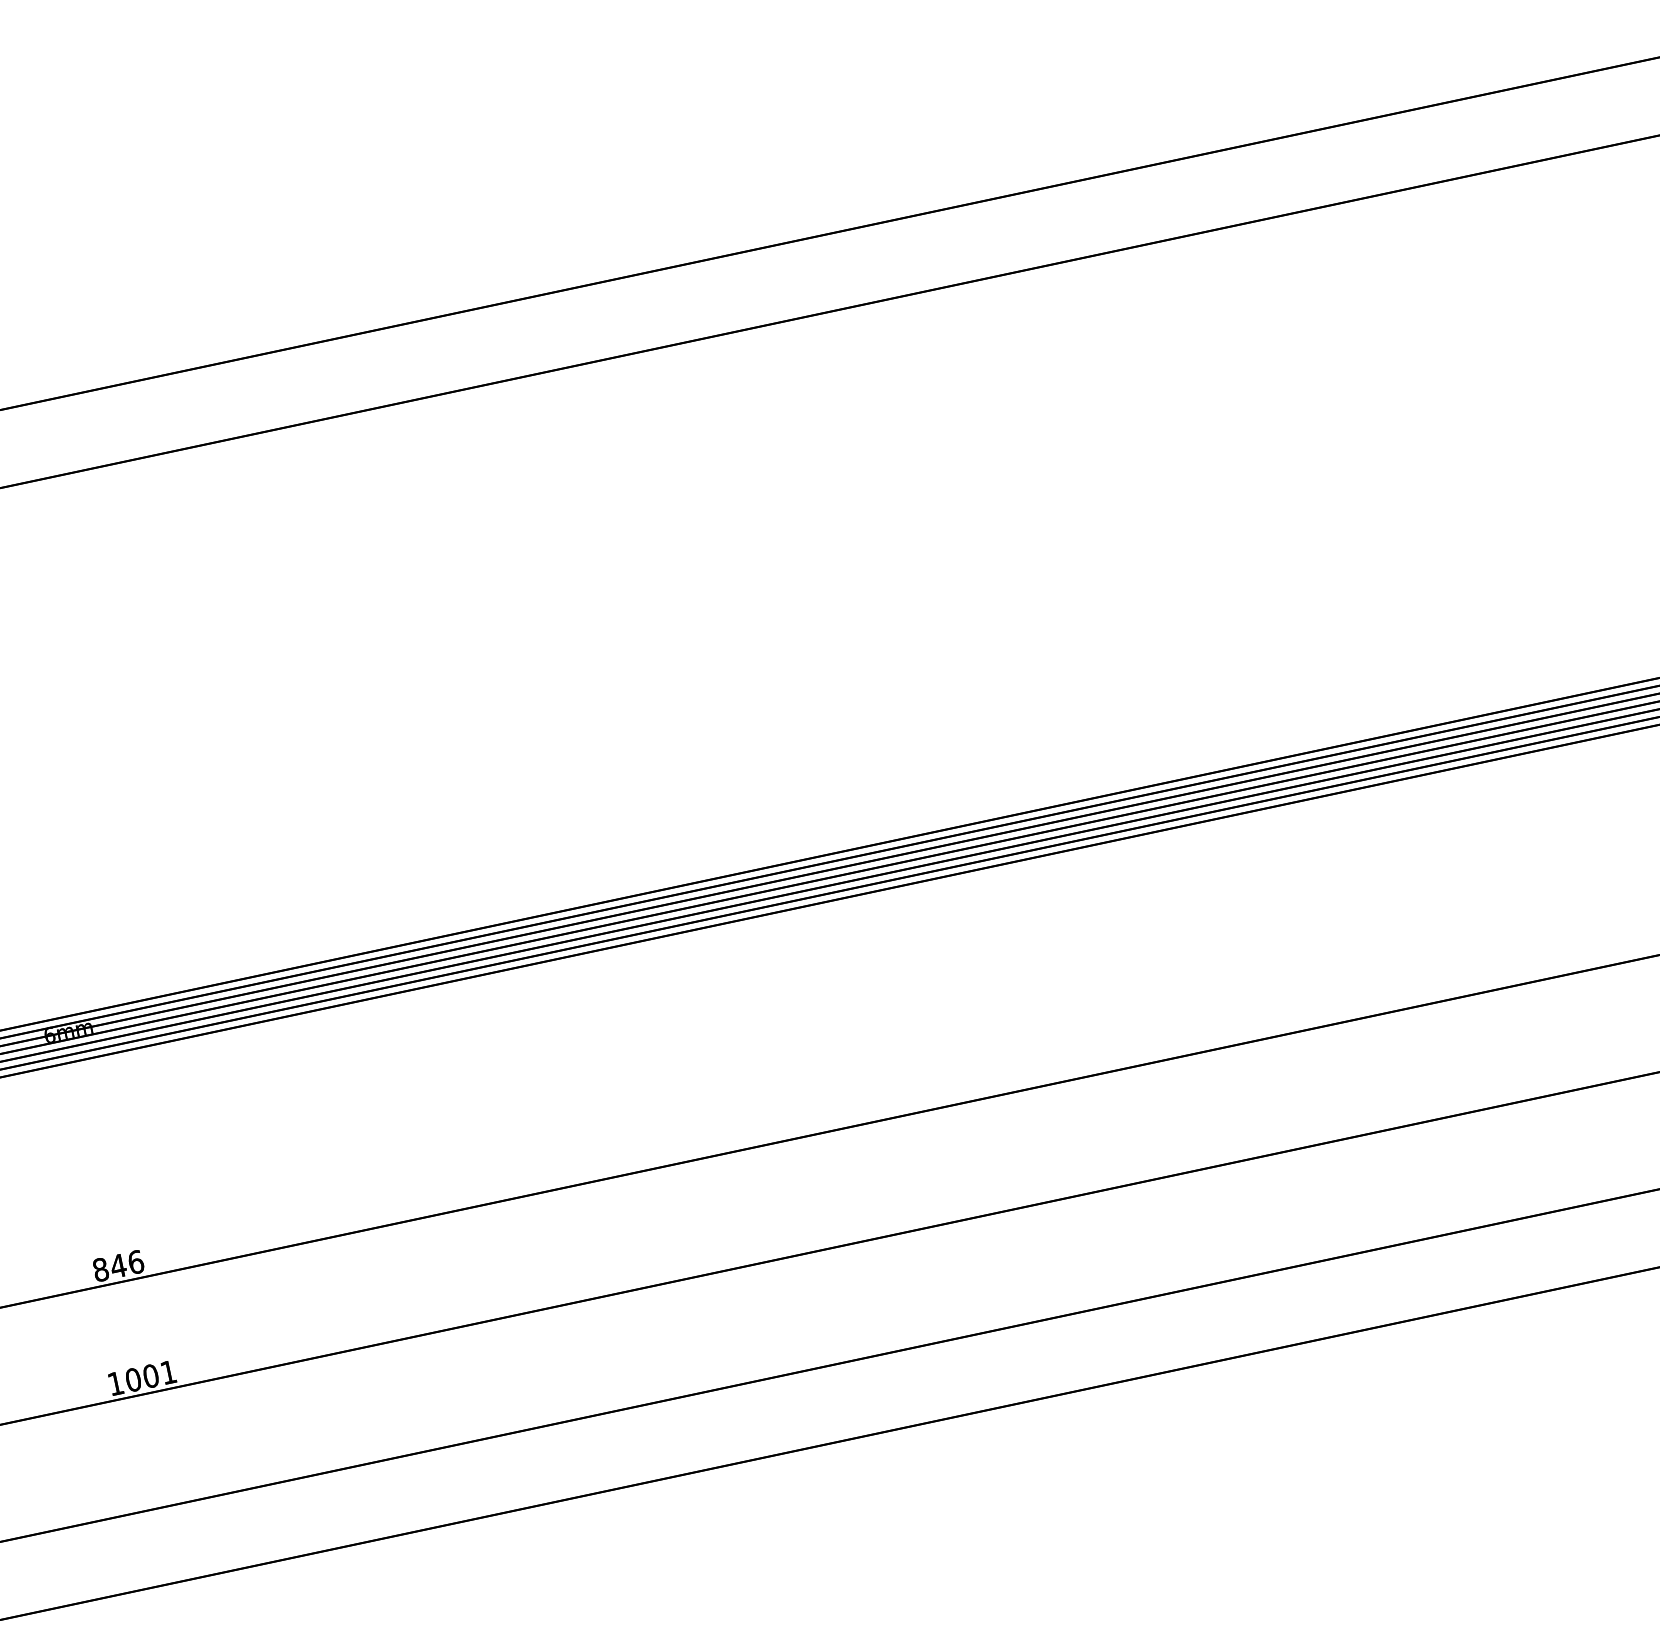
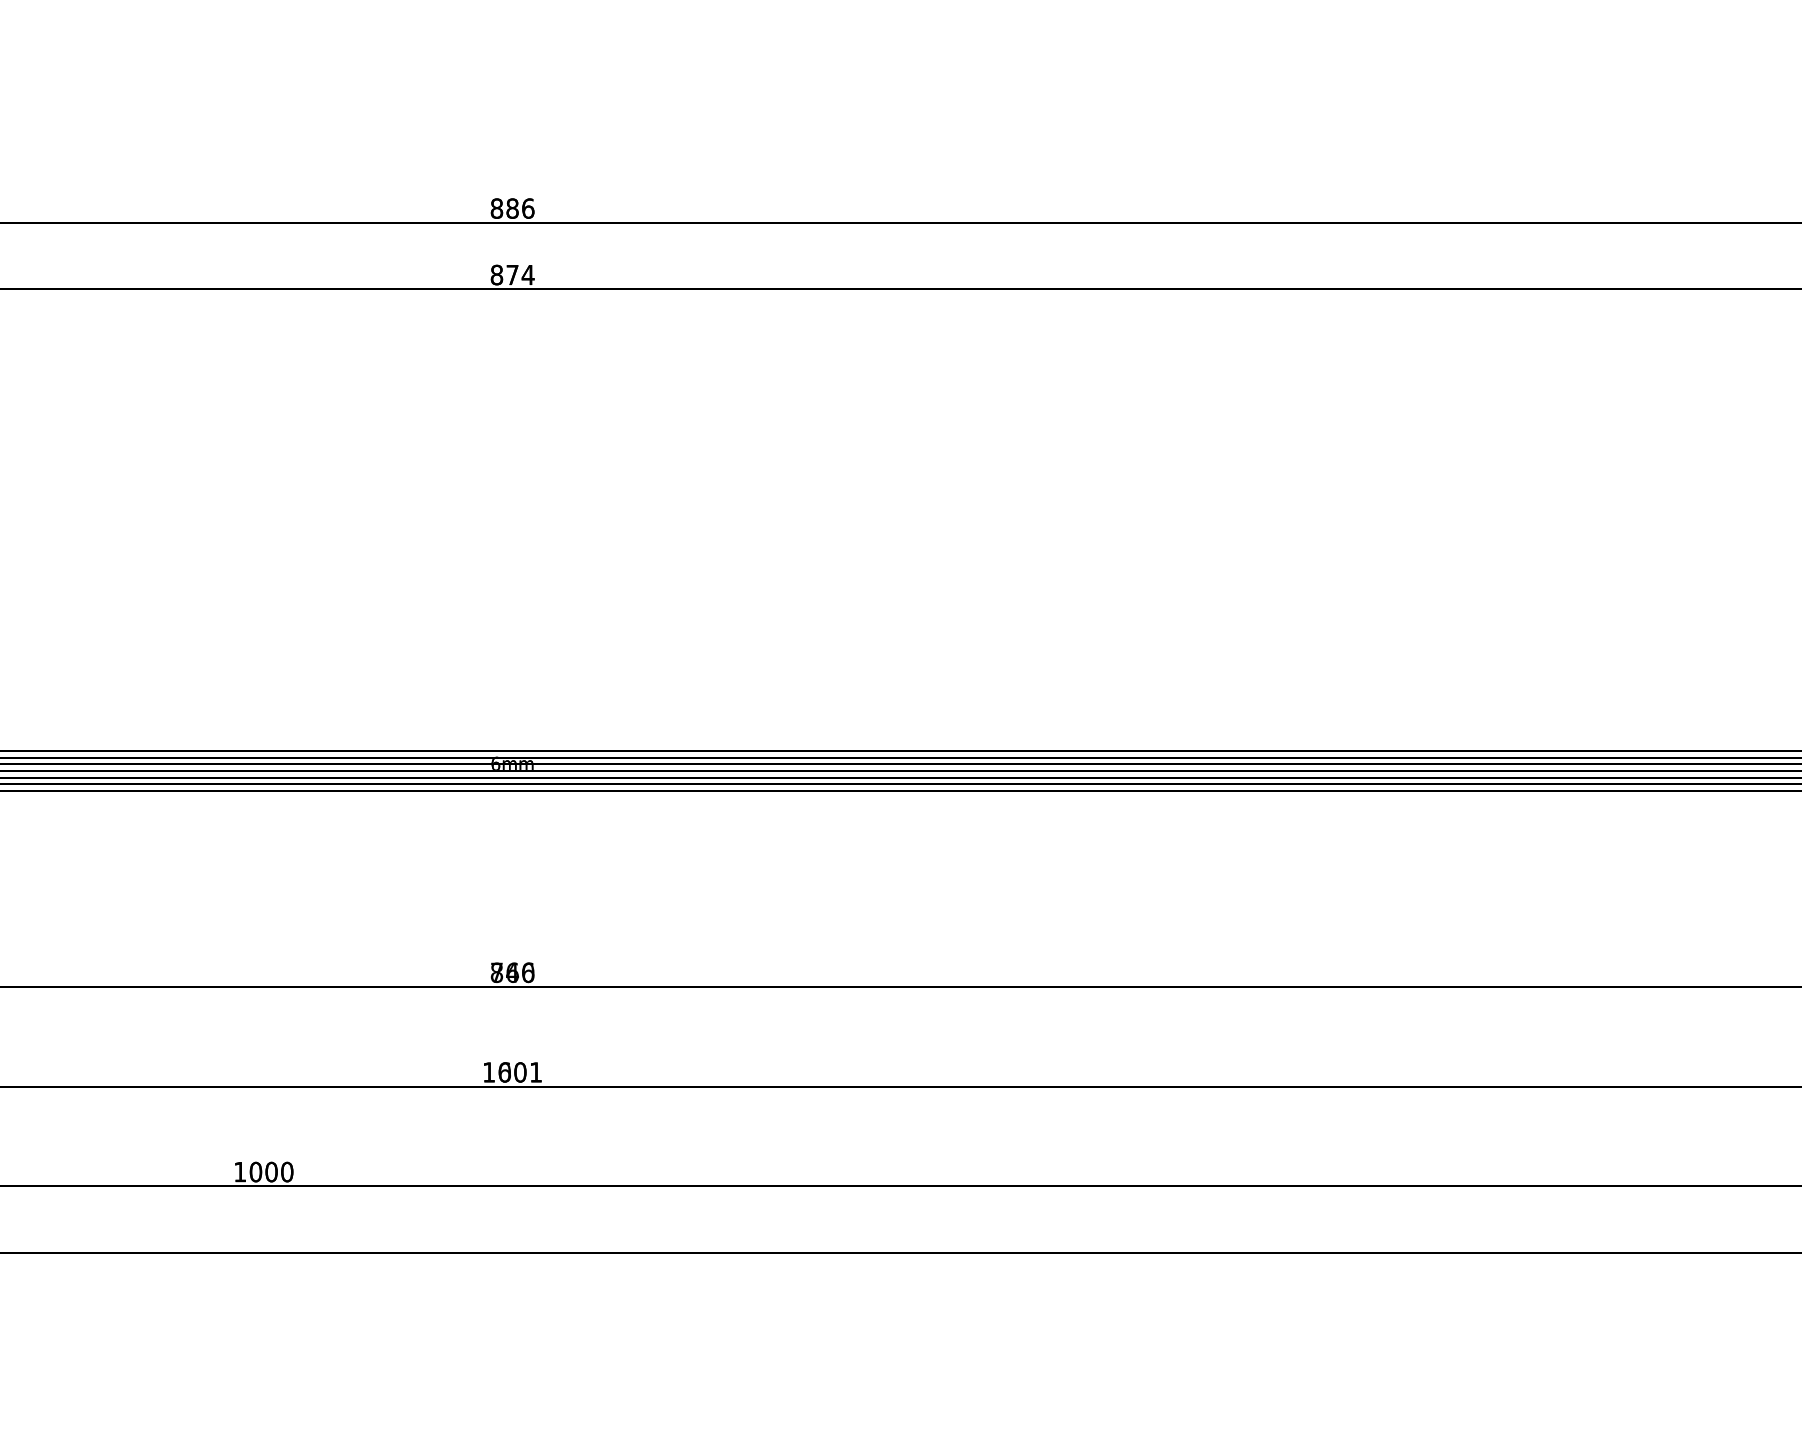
text: (118, 1265) -> (512, 972), 846 -> 760
text: (133, 1380) -> (504, 1072), 1001 -> 1601

